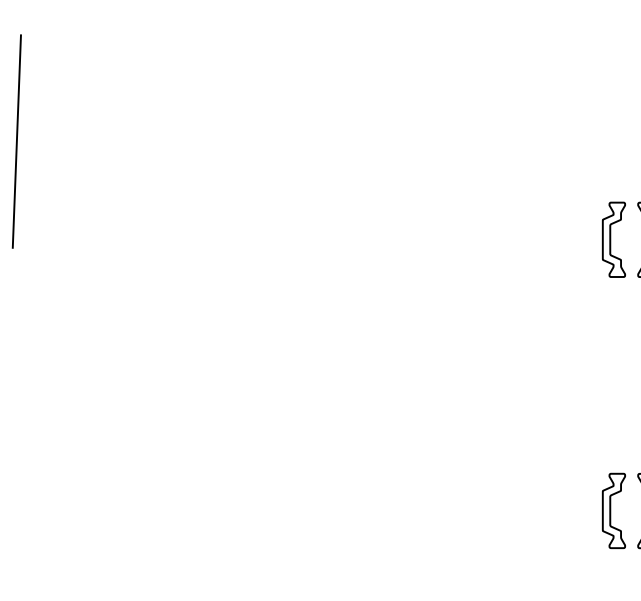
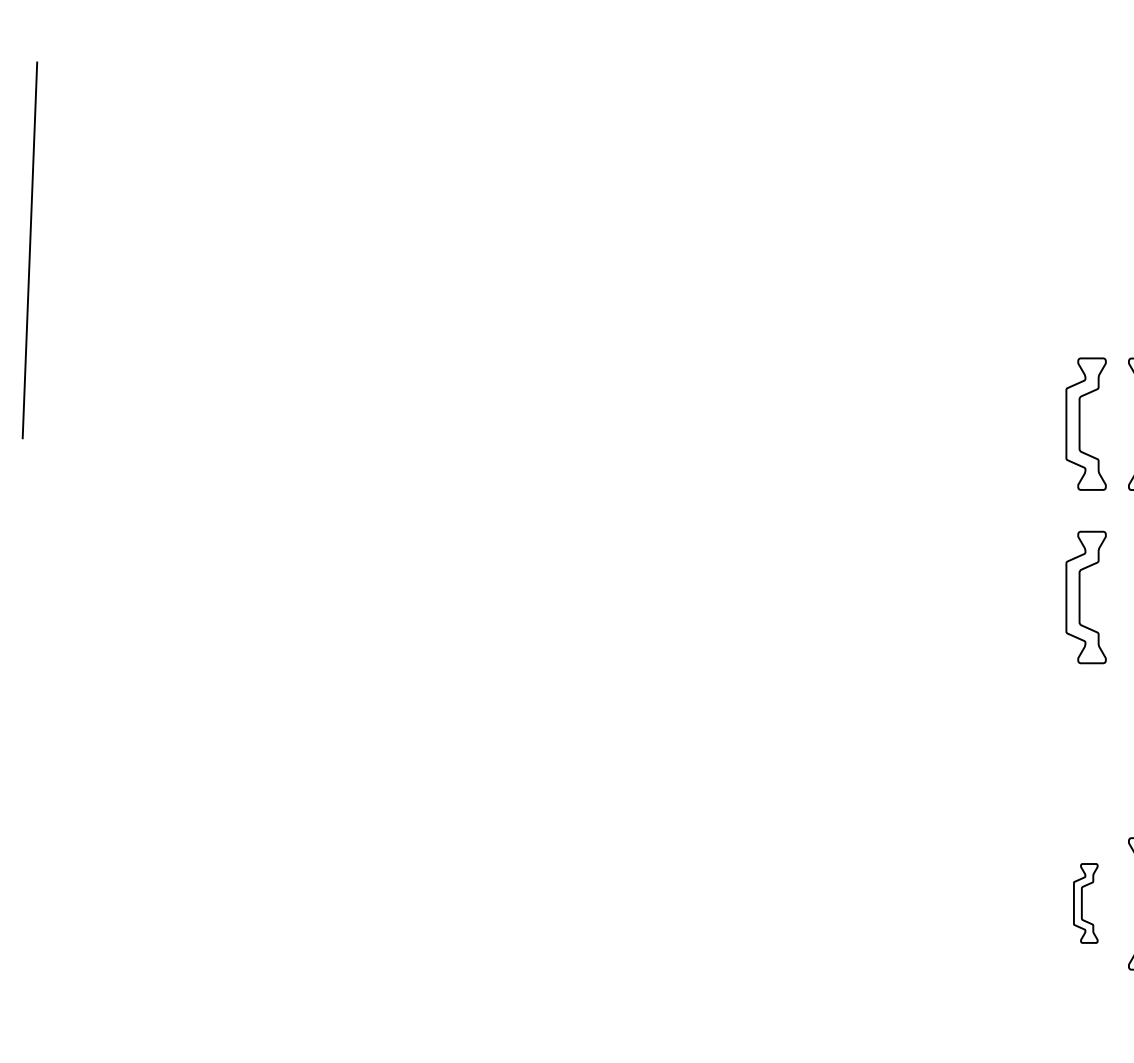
part: (613, 337) -> (1085, 596), added
part: (613, 510) -> (1085, 902), size x0.6

